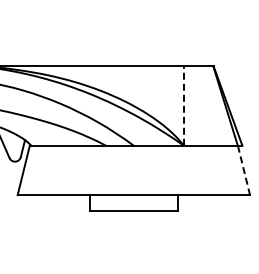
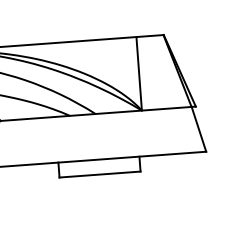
line: (184, 105) -> (139, 73), dashed -> solid
line: (244, 170) -> (199, 129), dashed -> solid

